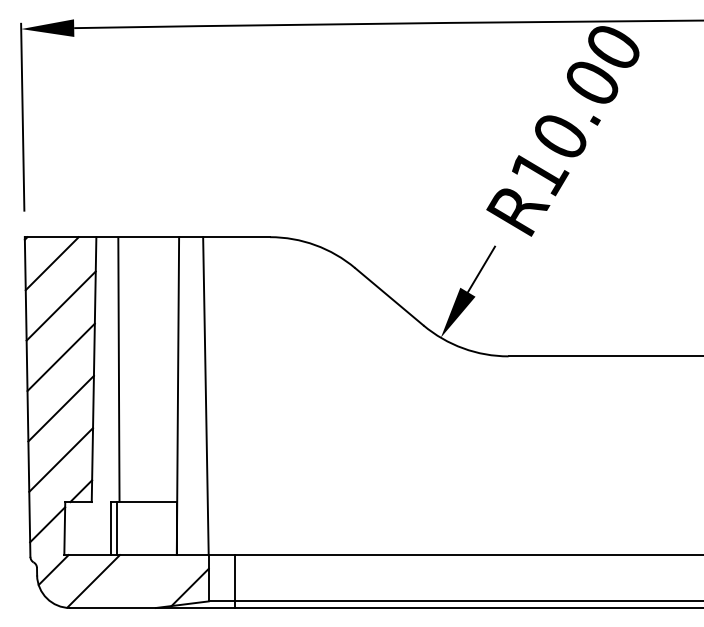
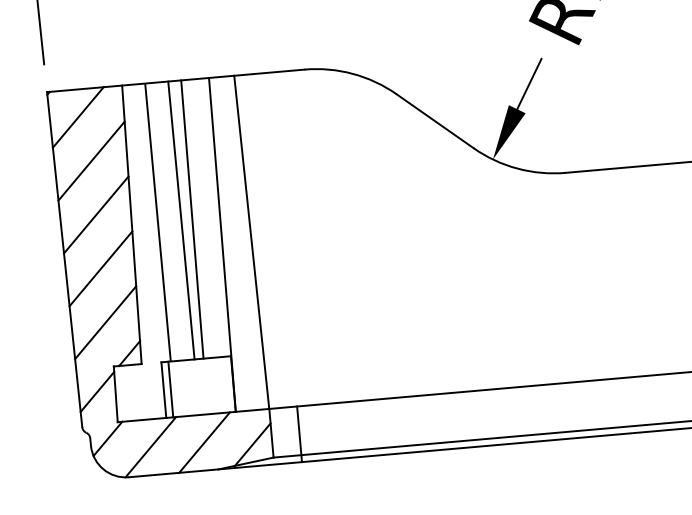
line: (141, 369) -> (181, 220), added
line: (151, 369) -> (192, 219), added
line: (144, 581) -> (204, 442), added

